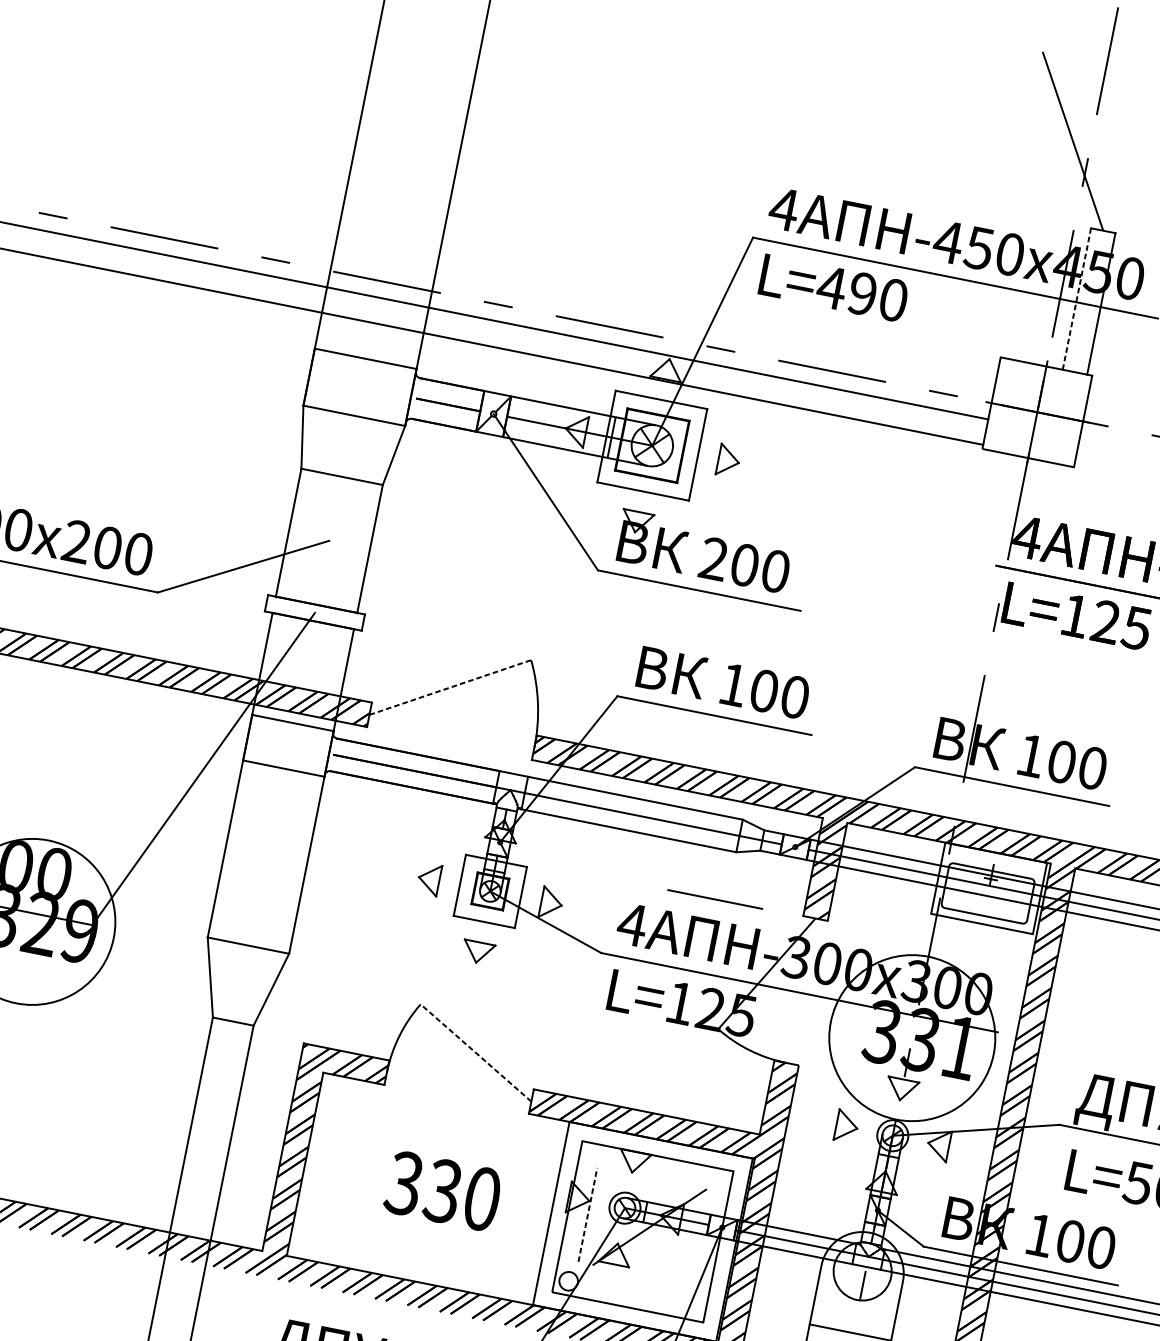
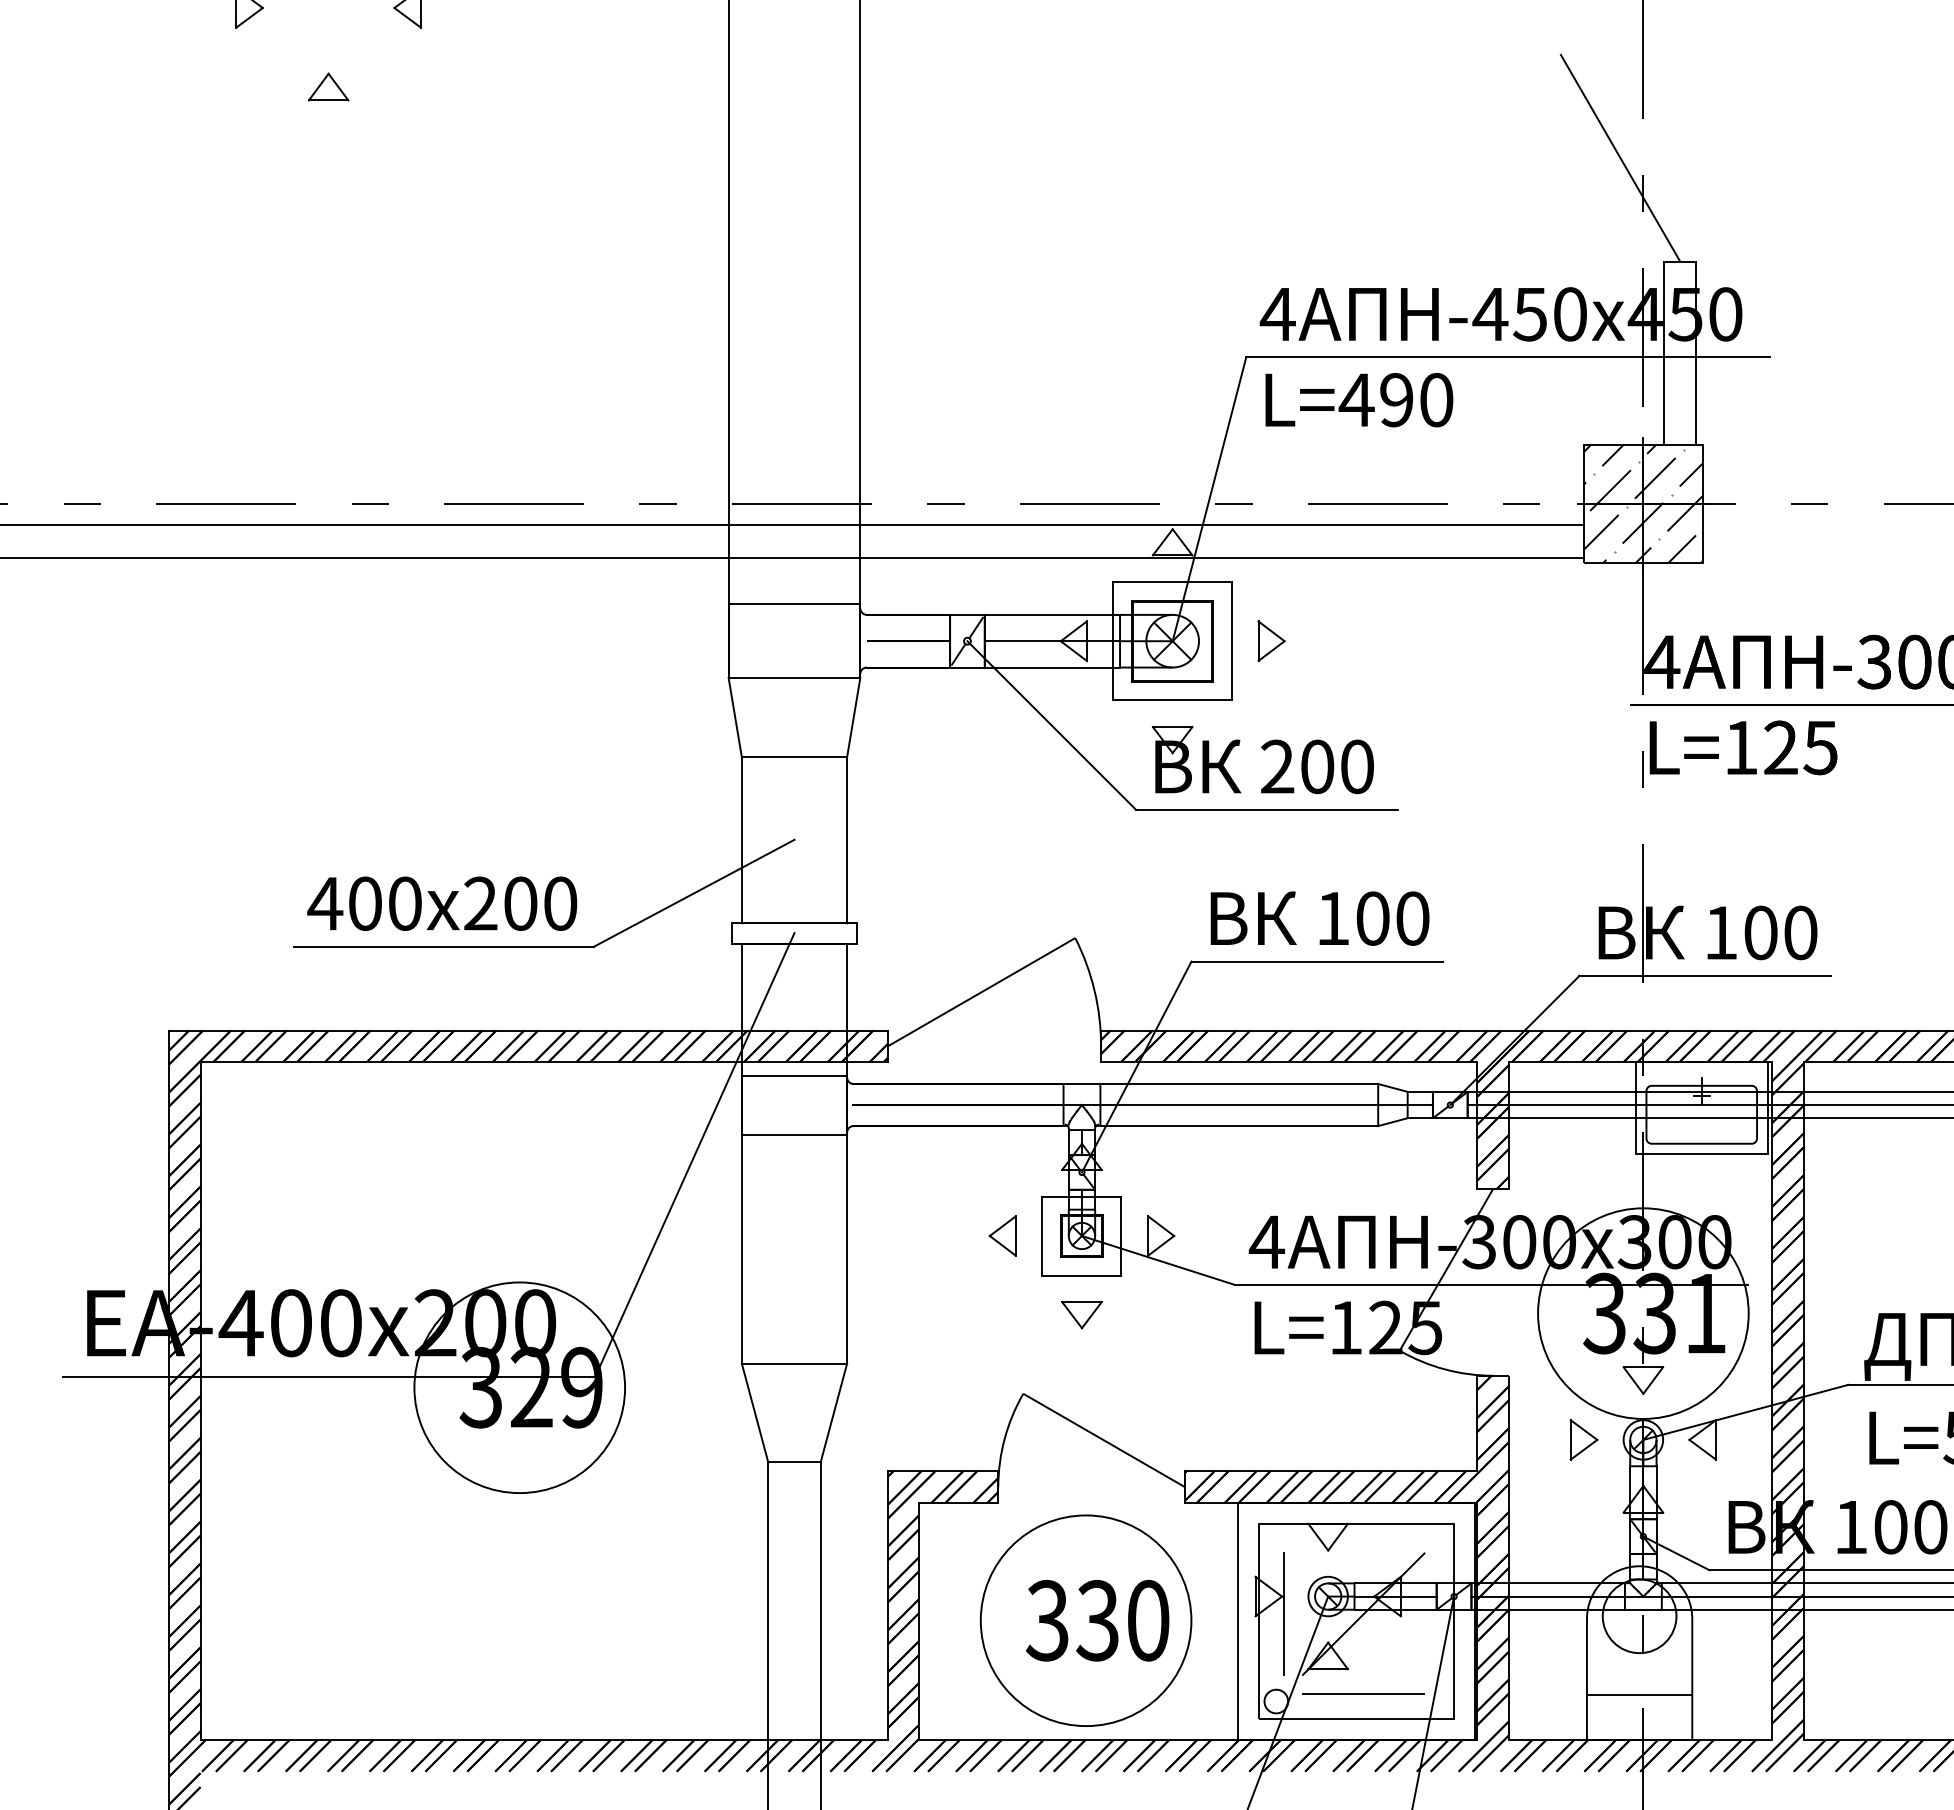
line: (1076, 299) -> (1664, 353), dashed -> solid
hatch: (1037, 412) -> (1643, 503), added
line: (451, 687) -> (982, 991), dashed -> solid
line: (715, 898) -> (1363, 1693), moved
line: (475, 1052) -> (1103, 1440), dashed -> solid
circle: (433, 1189) -> (1085, 1620), added
line: (587, 1215) -> (1283, 1614), dashed -> solid

